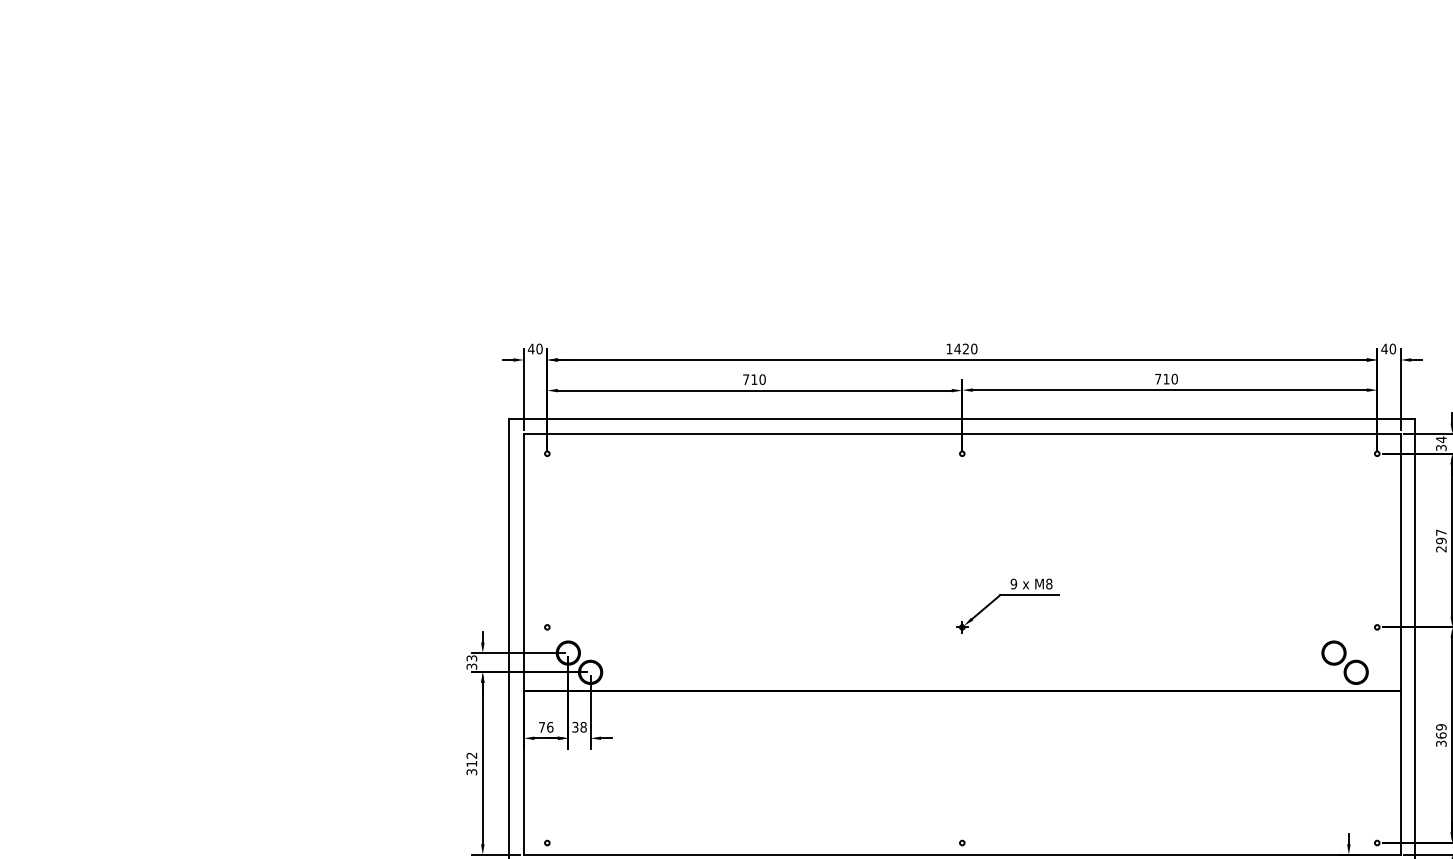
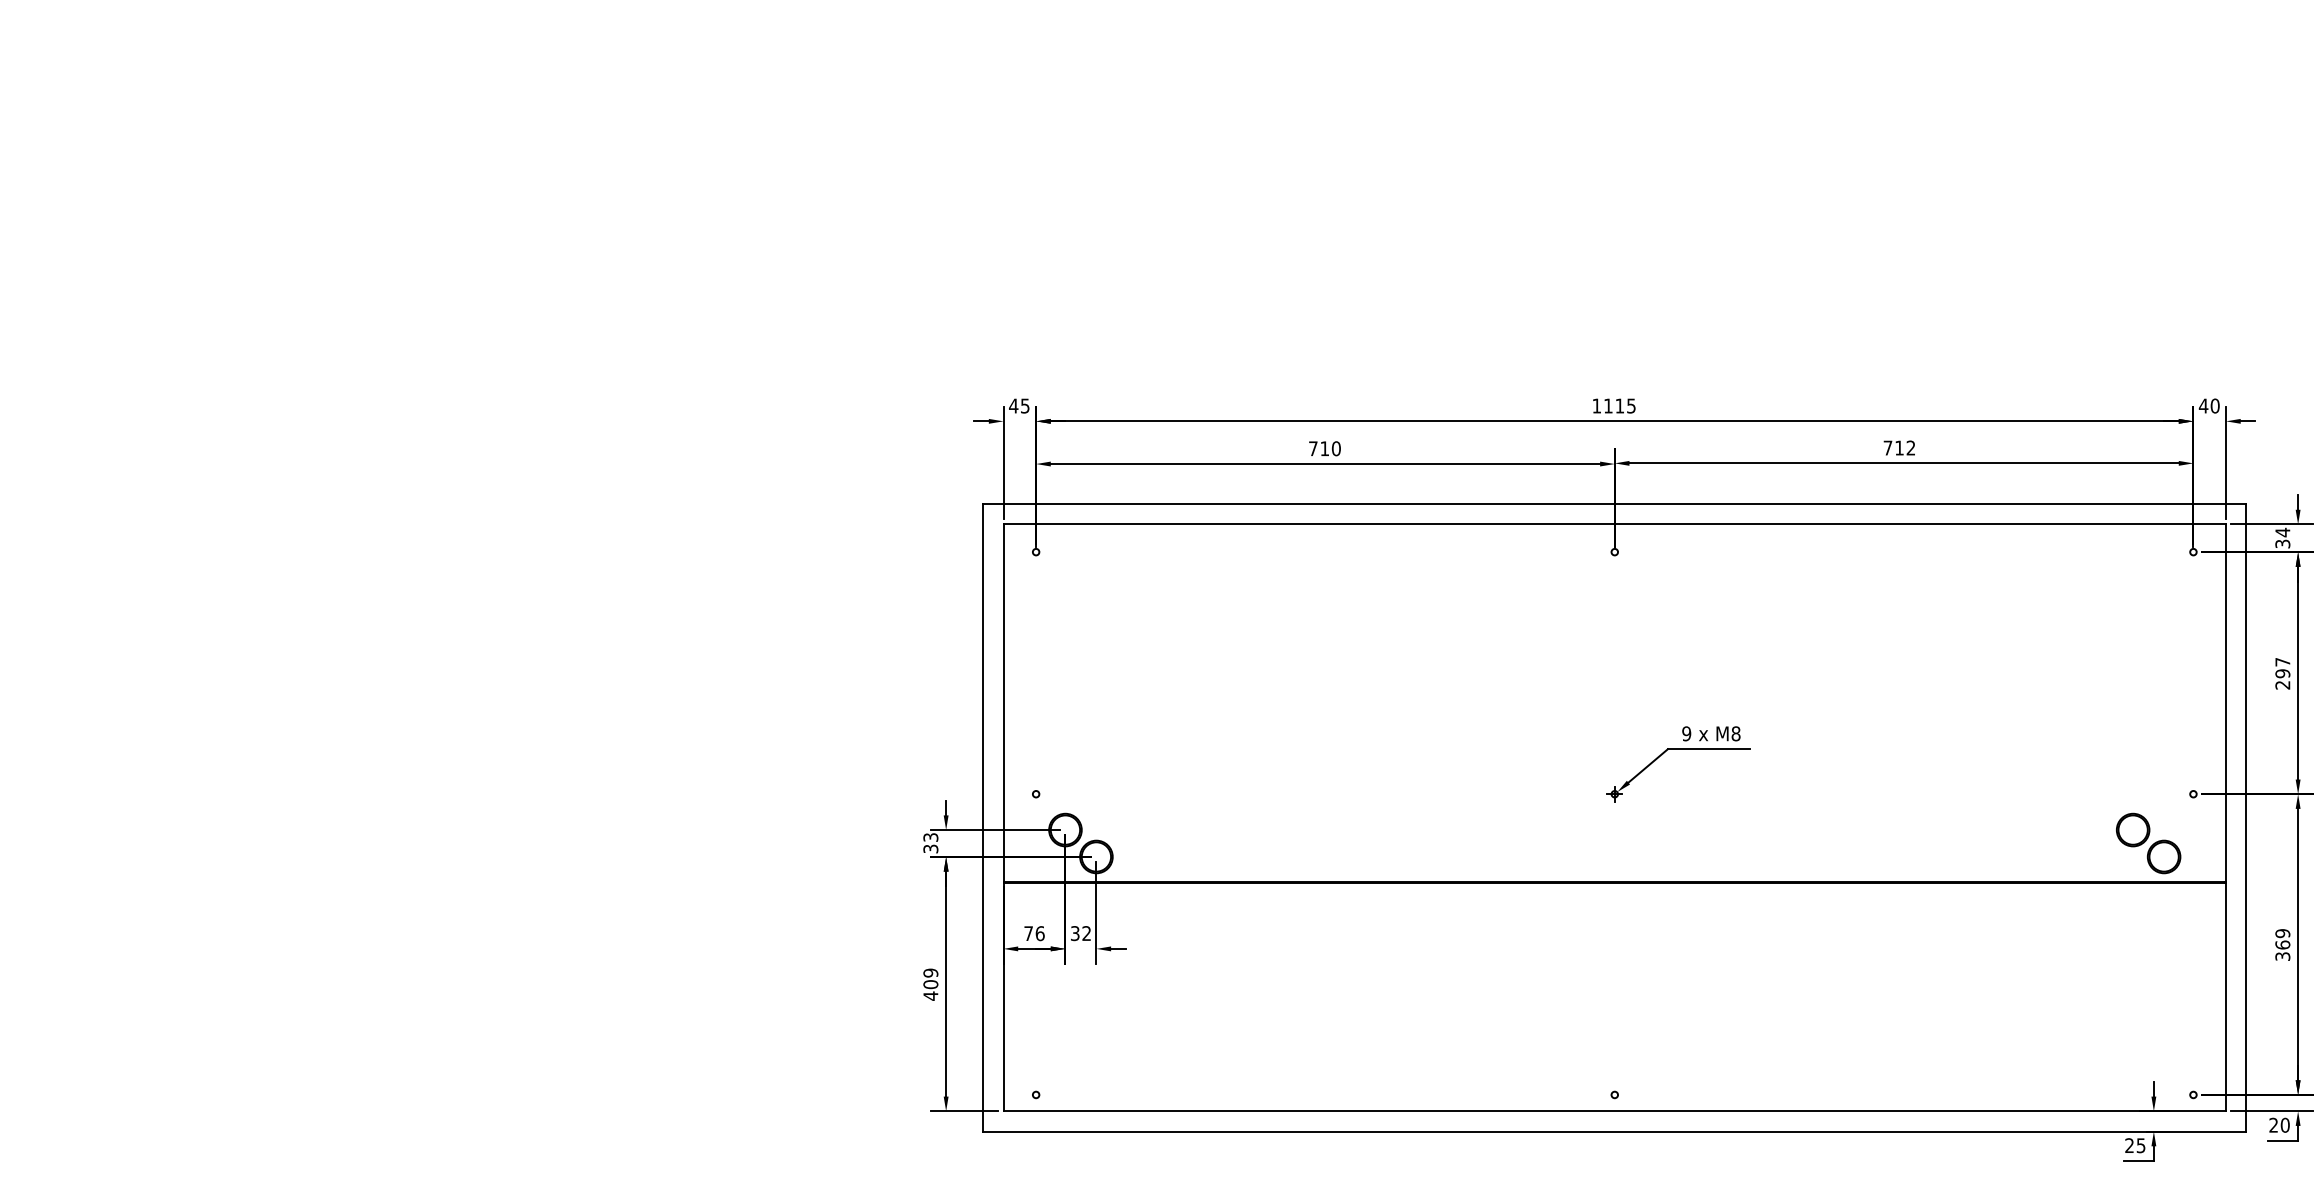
text: (539, 348) -> (1024, 405), 40 -> 45
text: (965, 348) -> (1619, 405), 1420 -> 1115
text: (1174, 378) -> (1910, 447), 710 -> 712
text: (583, 727) -> (1086, 933), 38 -> 32
text: (471, 763) -> (930, 984), 312 -> 409

